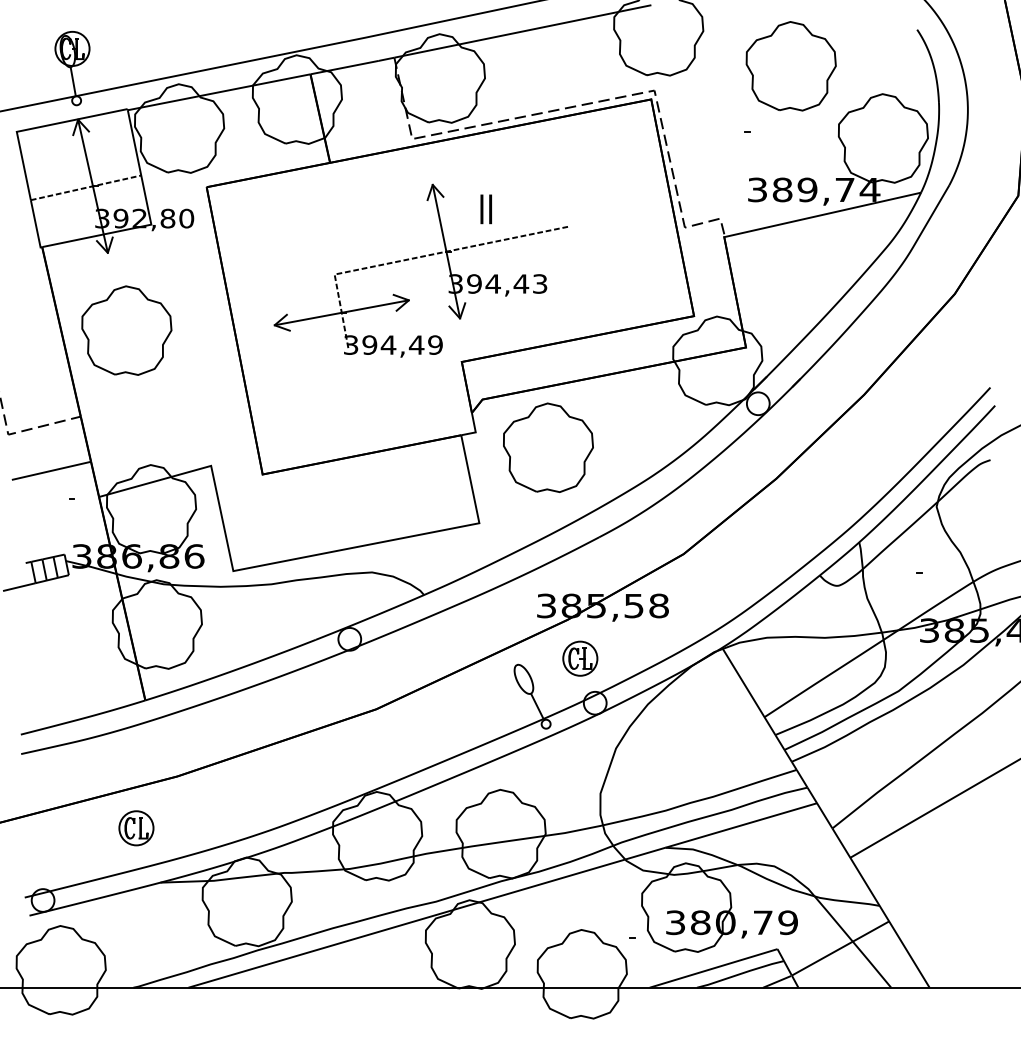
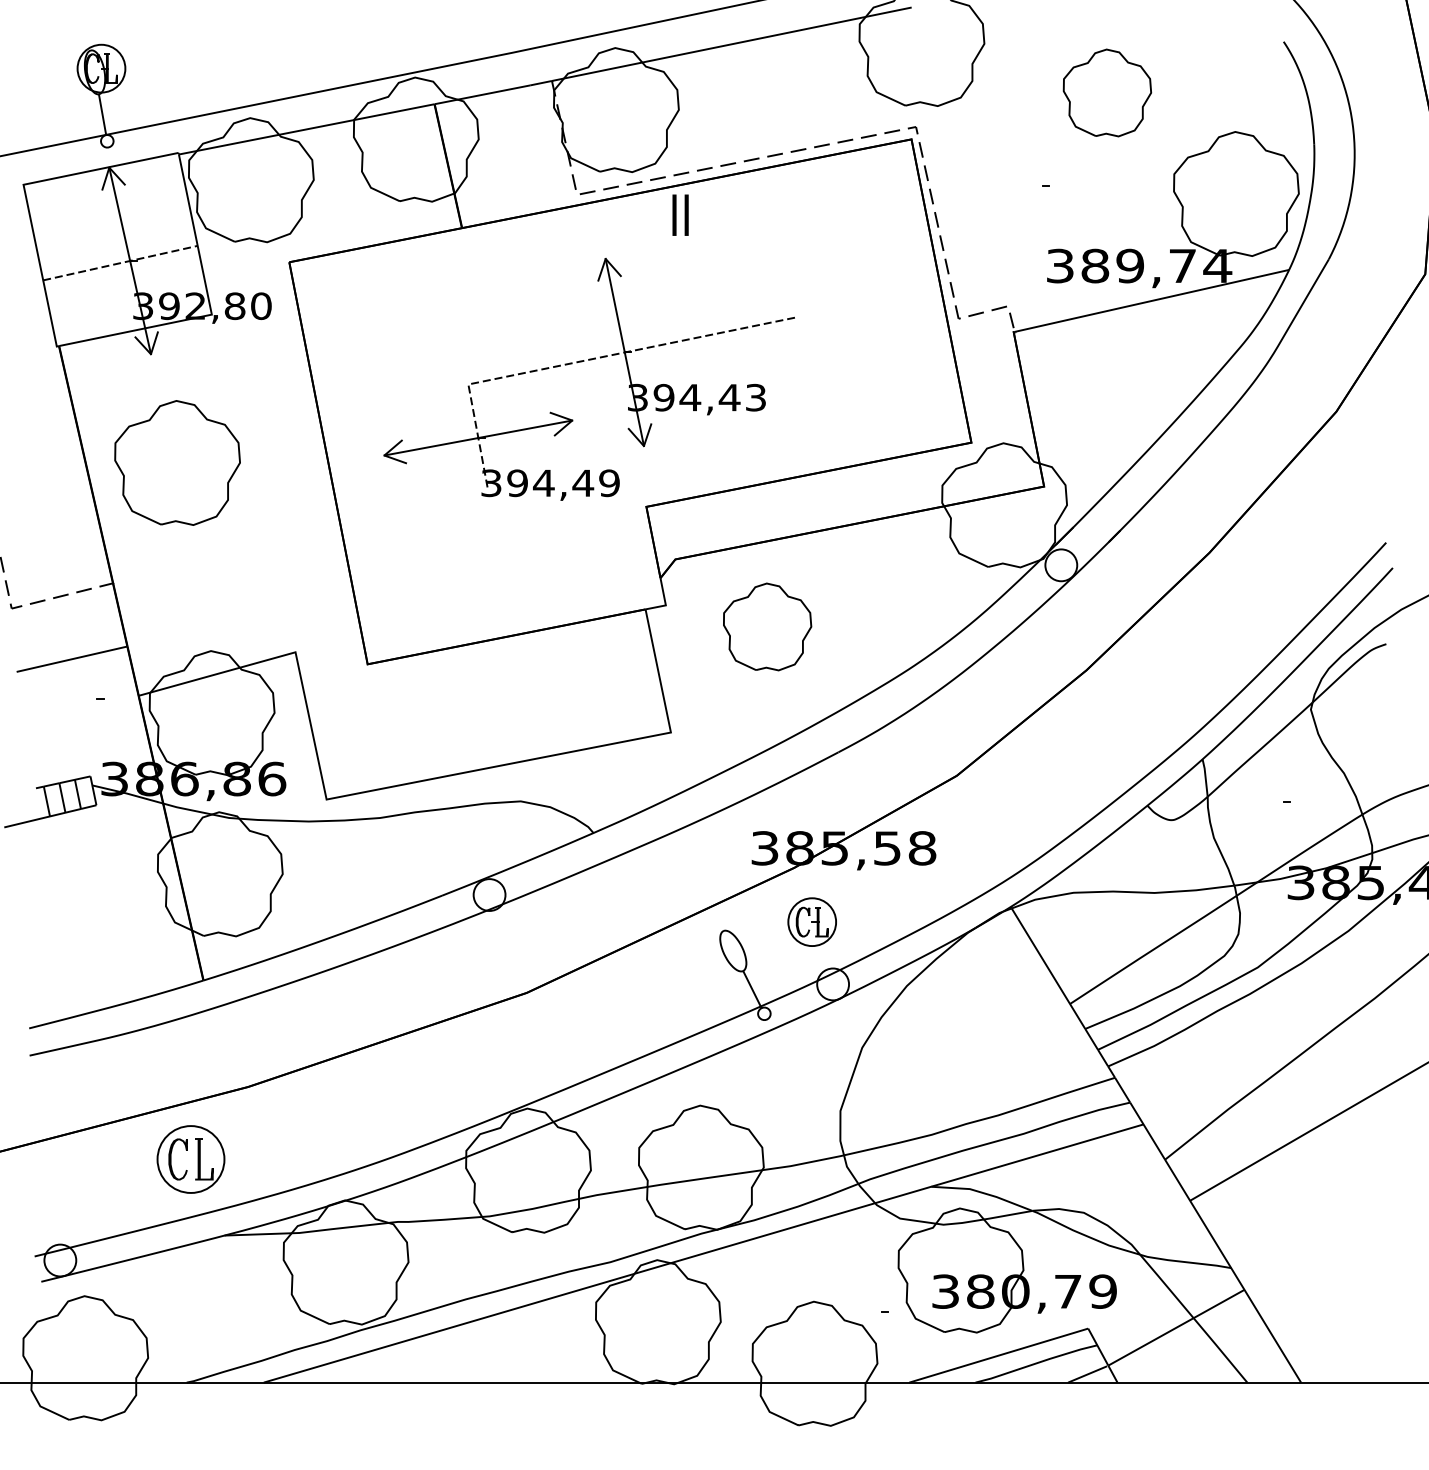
part: (791, 65) -> (1107, 92), size x0.7
text: (486, 208) -> (680, 214), moved
part: (548, 447) -> (767, 626), size x0.7
part: (136, 828) -> (190, 1159), size x1.4

